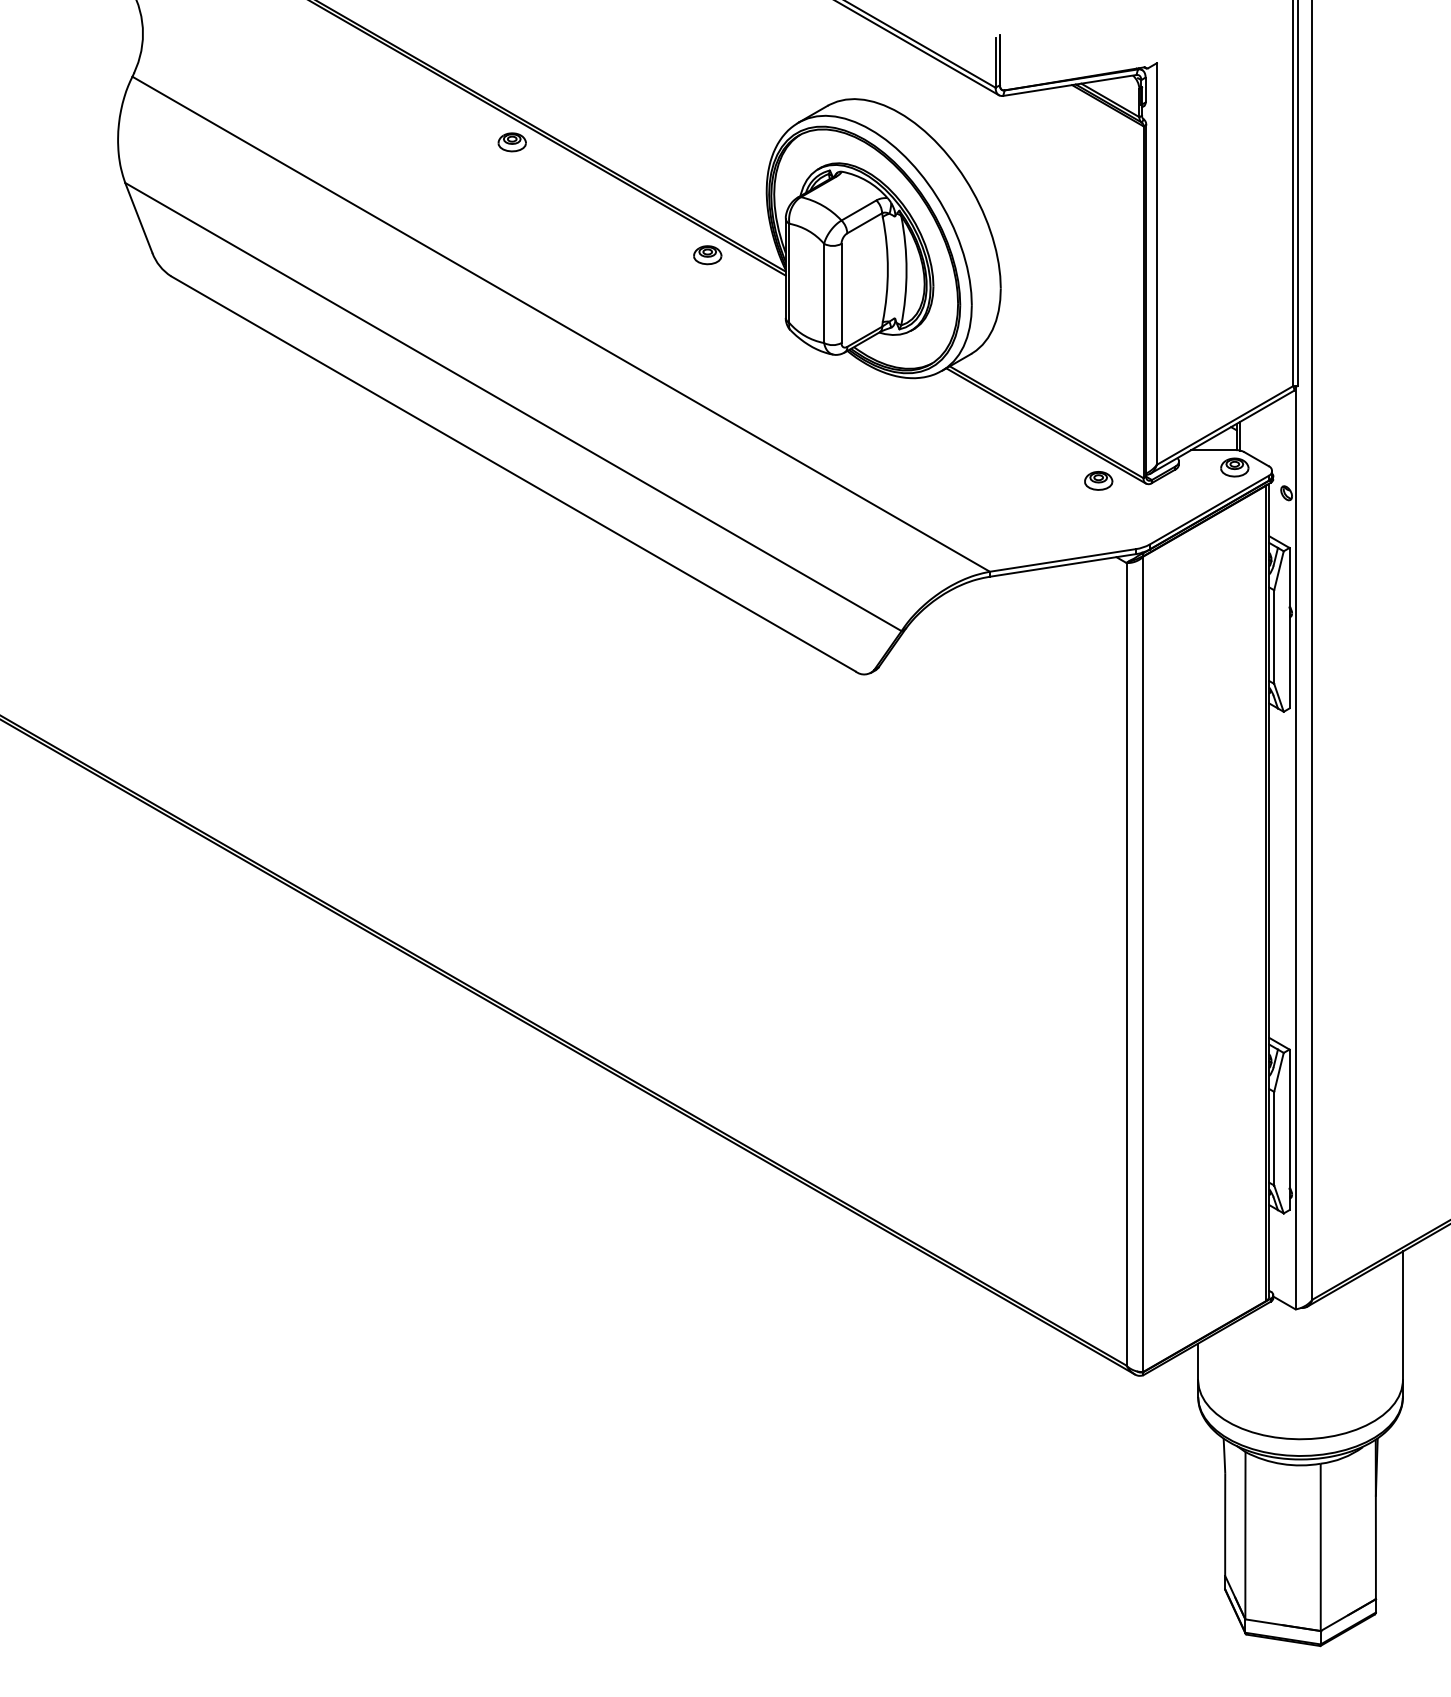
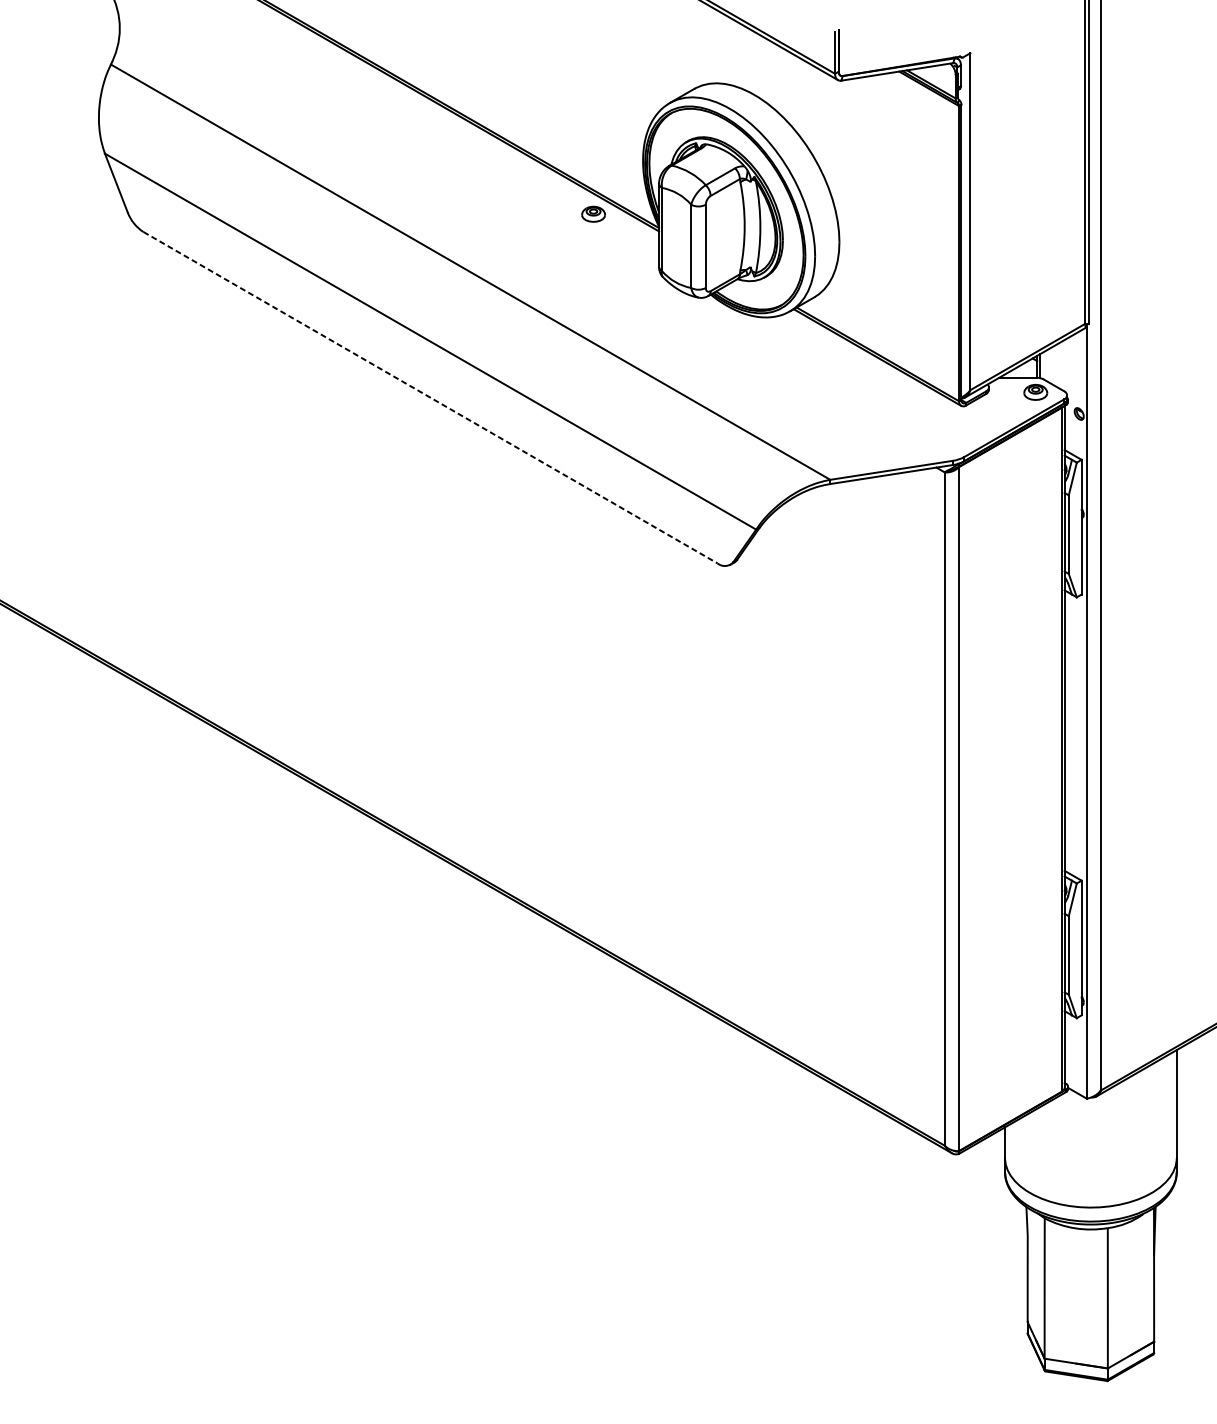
part: (511, 142) -> (428, 119), removed
line: (513, 474) -> (430, 398), solid -> dashed
part: (1098, 480) -> (921, 403), removed

